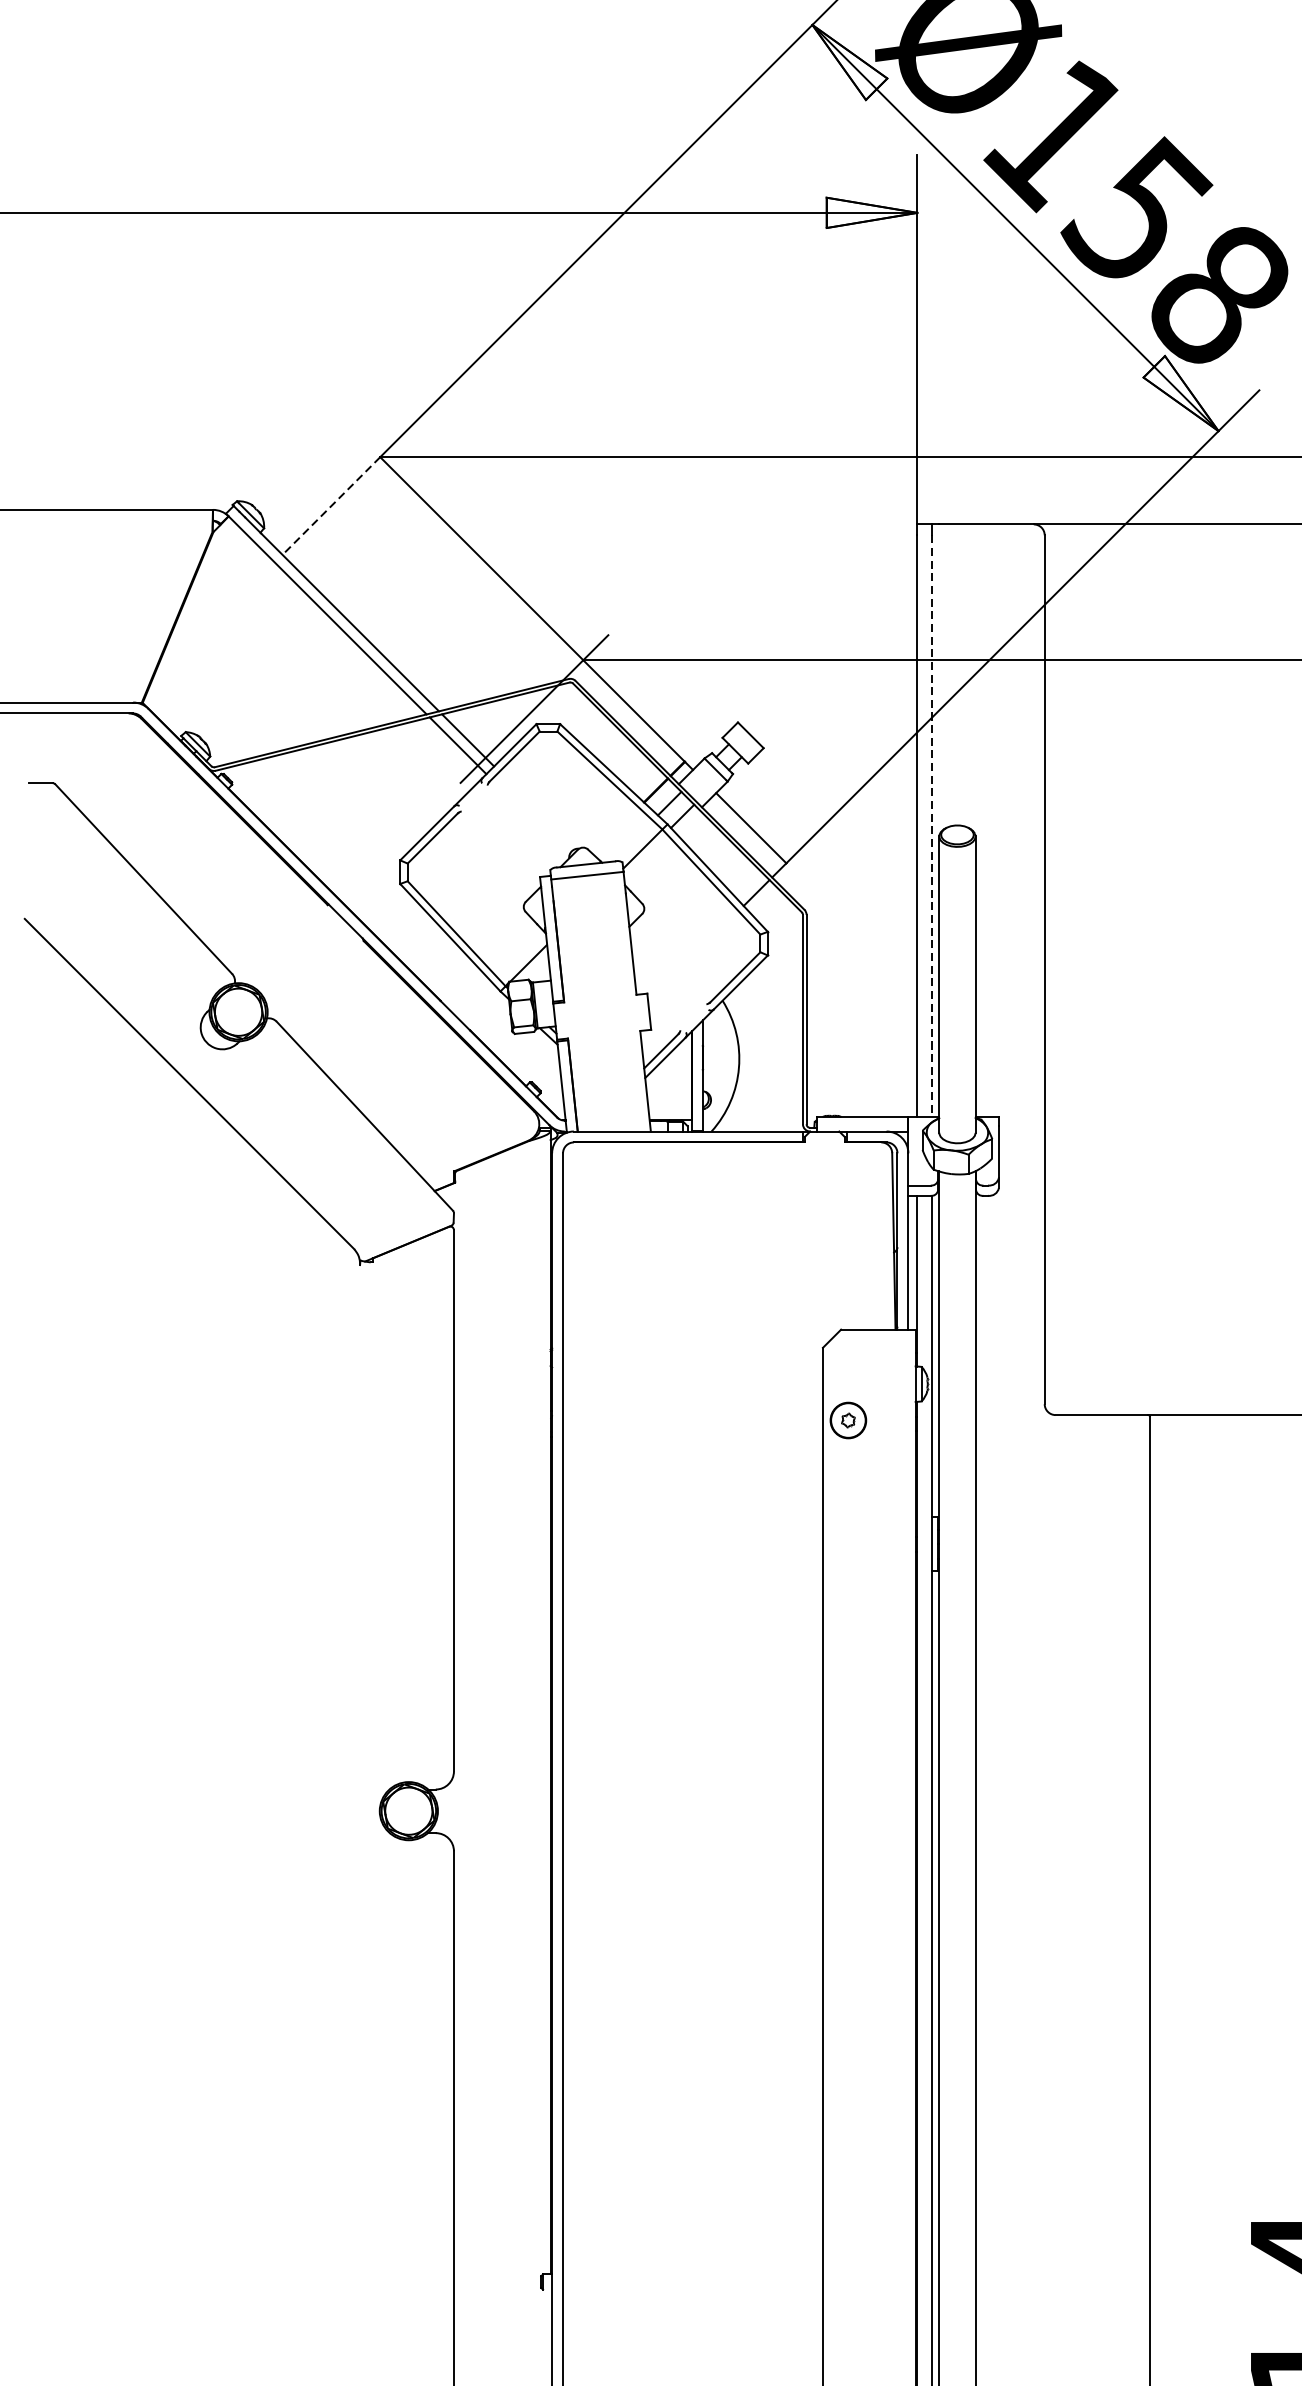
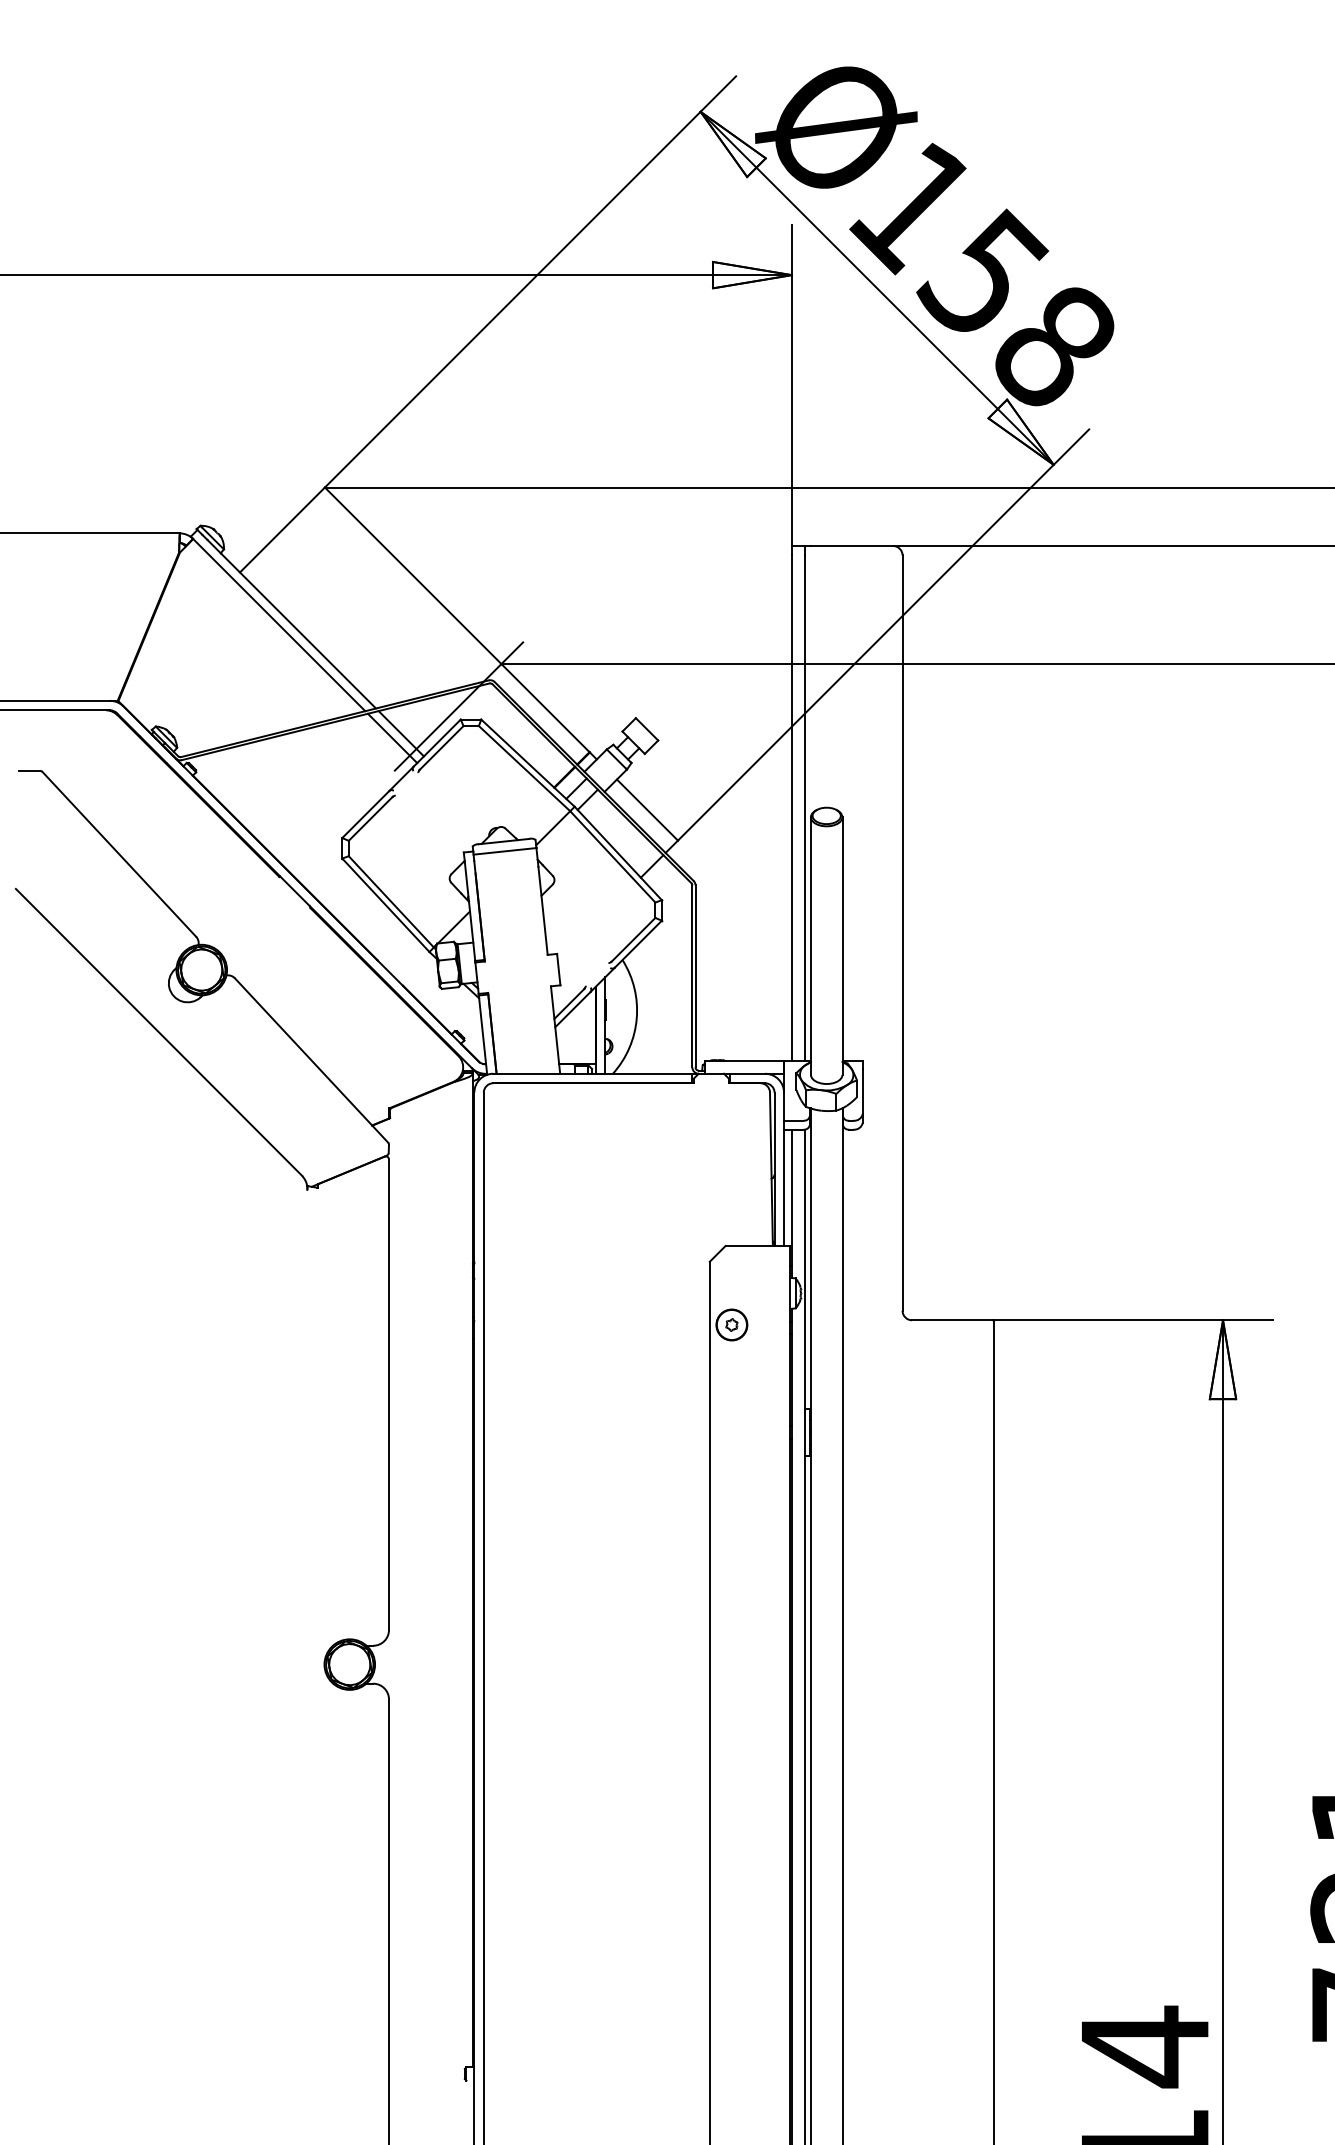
line: (331, 506) -> (282, 530), dashed -> solid
line: (931, 826) -> (804, 808), dashed -> solid

